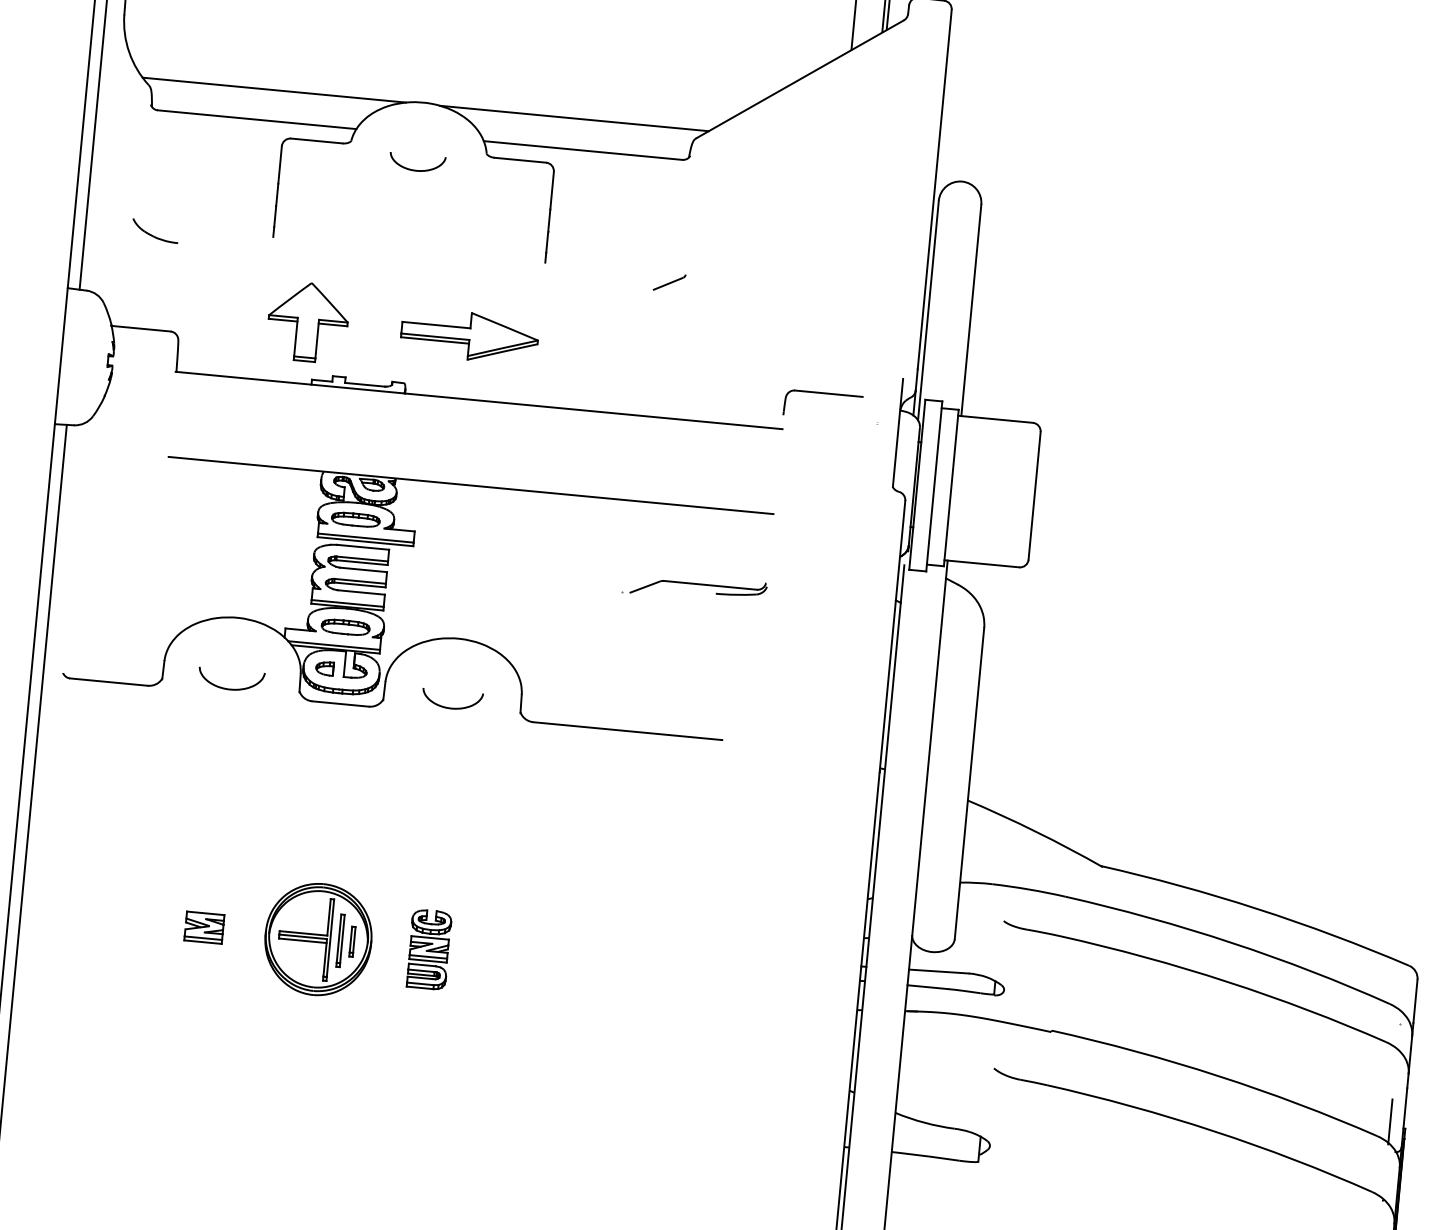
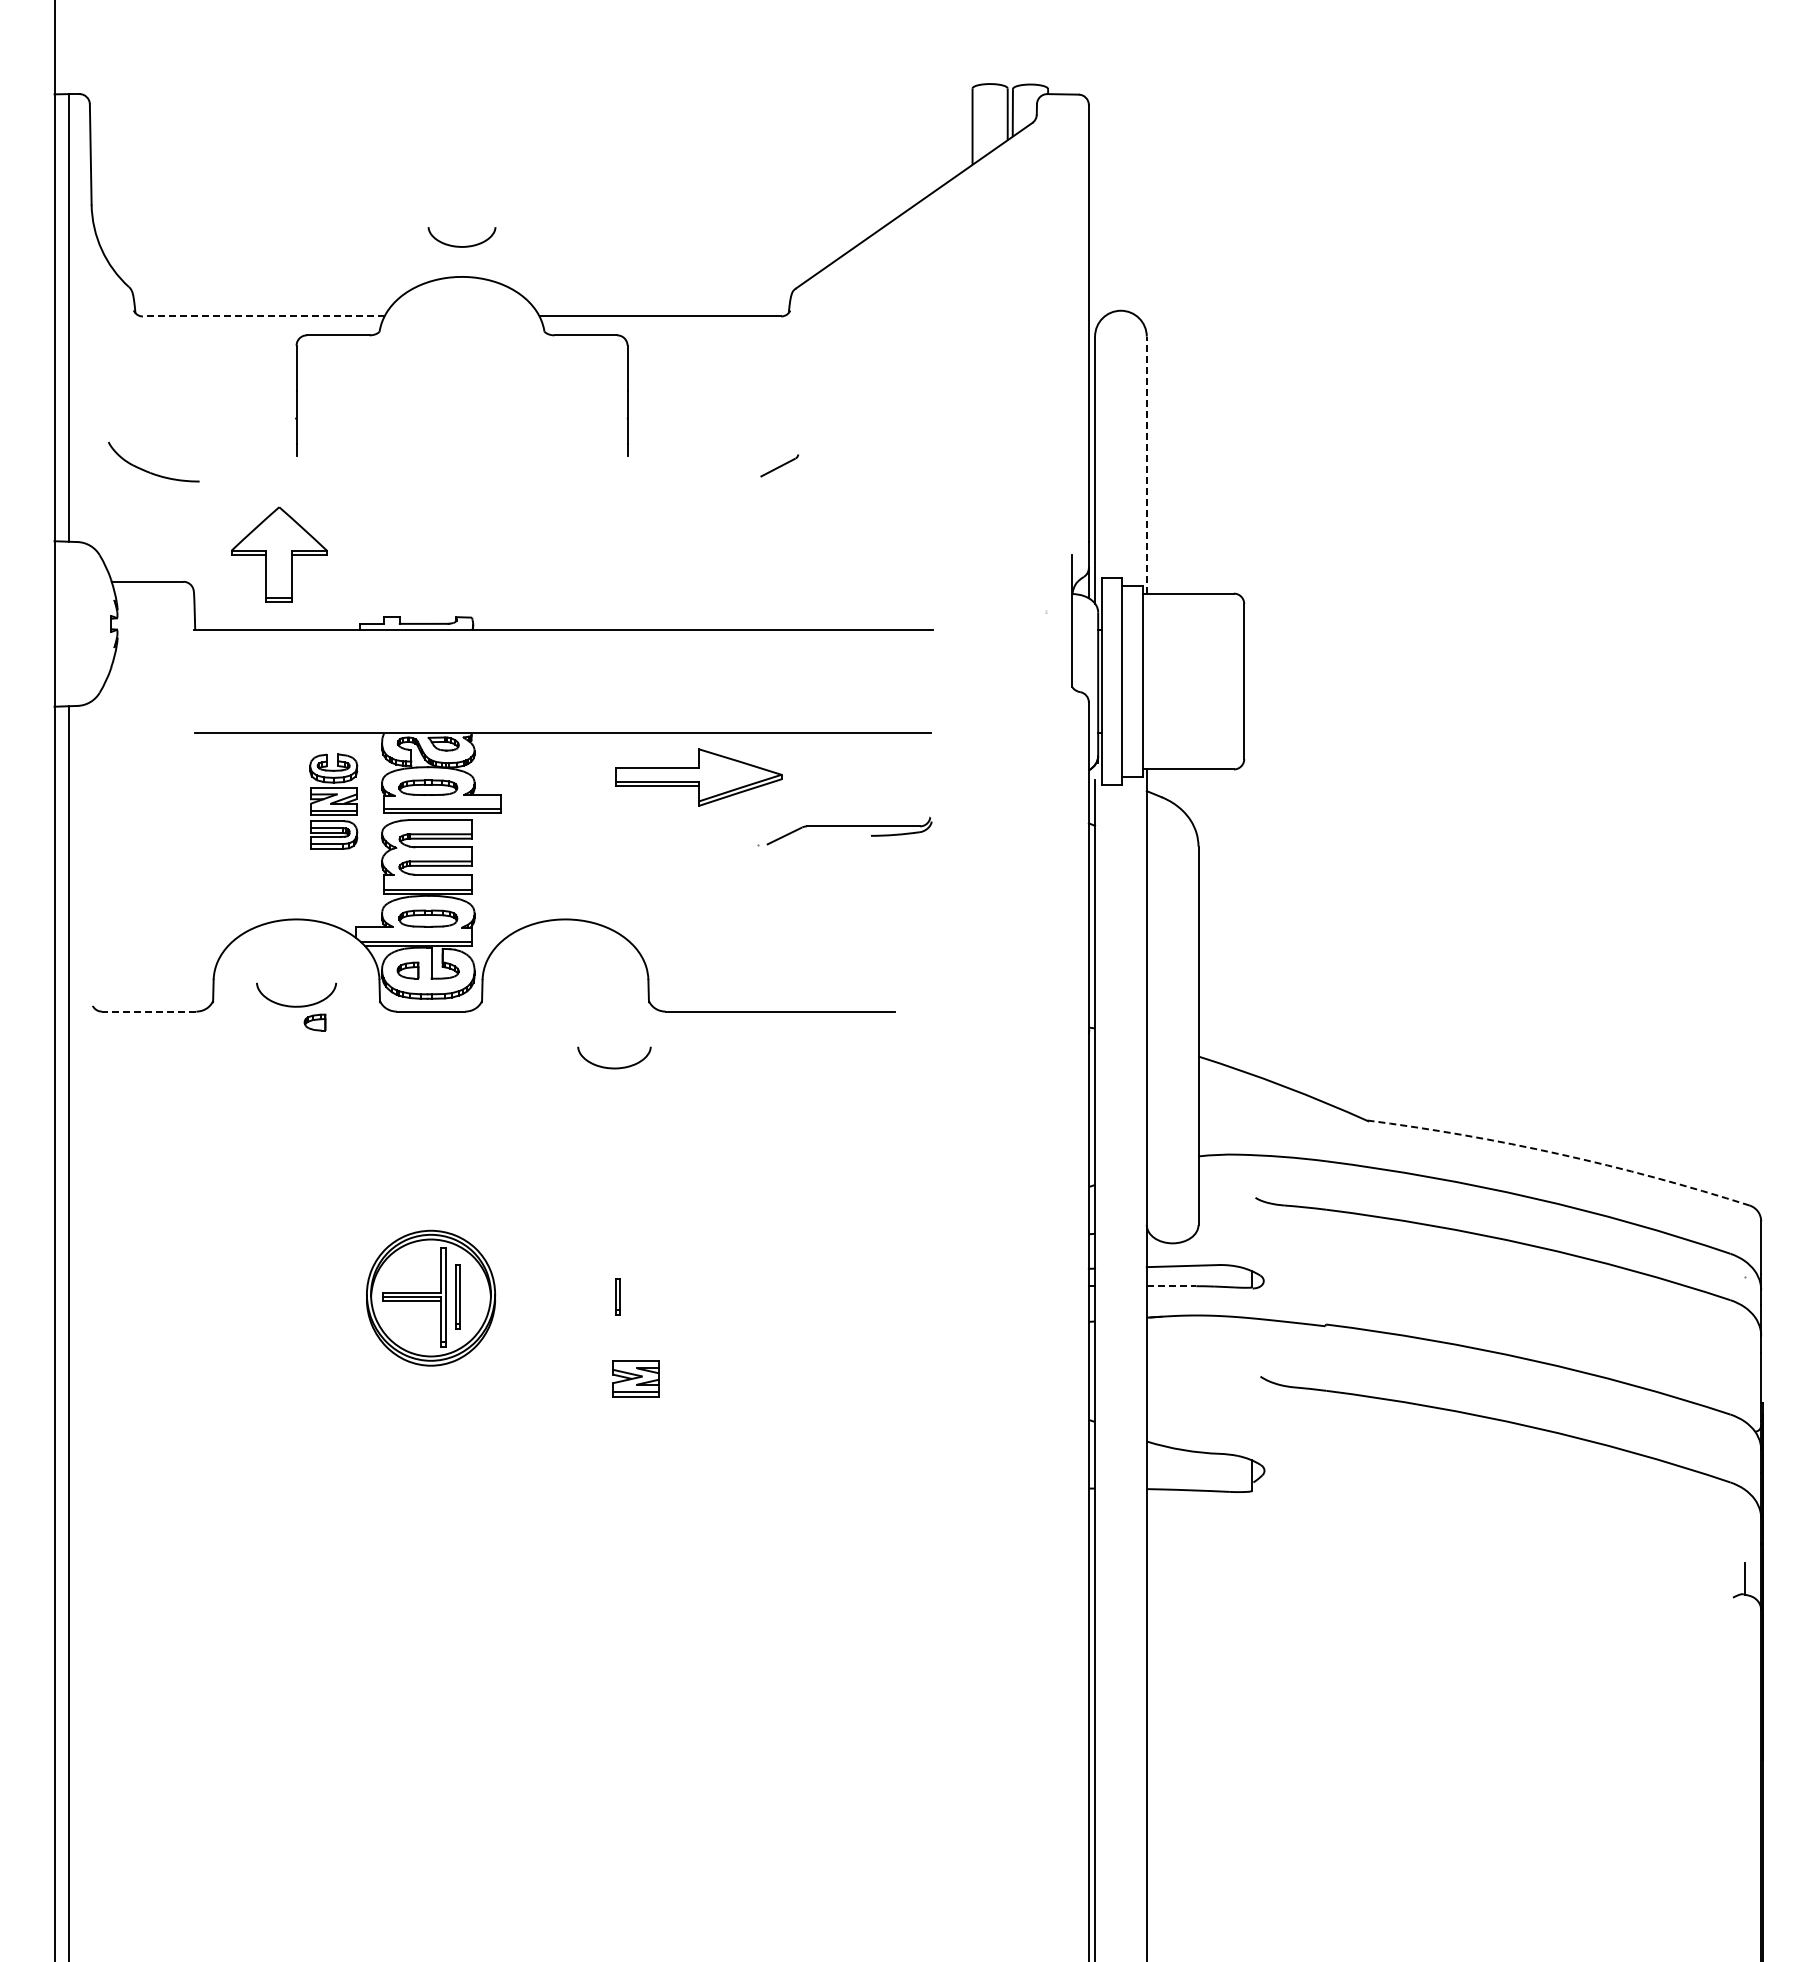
line: (273, 89) -> (280, 278), removed
line: (573, 118) -> (645, 278), removed
line: (256, 119) -> (263, 316), solid -> dashed
curve: (413, 169) -> (458, 245), moved
part: (155, 231) -> (153, 462), size x1.6
line: (971, 310) -> (1146, 465), solid -> dashed
part: (308, 321) -> (279, 554), moved
part: (469, 336) -> (698, 777), moved
part: (823, 393) -> (978, 582), removed
line: (108, 681) -> (148, 1011), solid -> dashed
part: (244, 703) -> (314, 1022), added
curve: (451, 707) -> (614, 1067), moved
arc: (1256, 909) -> (1559, 1154), solid -> dashed
part: (203, 927) -> (635, 1378), moved
part: (351, 941) -> (617, 1296), moved
part: (428, 949) -> (333, 801), moved
line: (927, 987) -> (1171, 1286), solid -> dashed
line: (1390, 1120) -> (1744, 1394), removed

